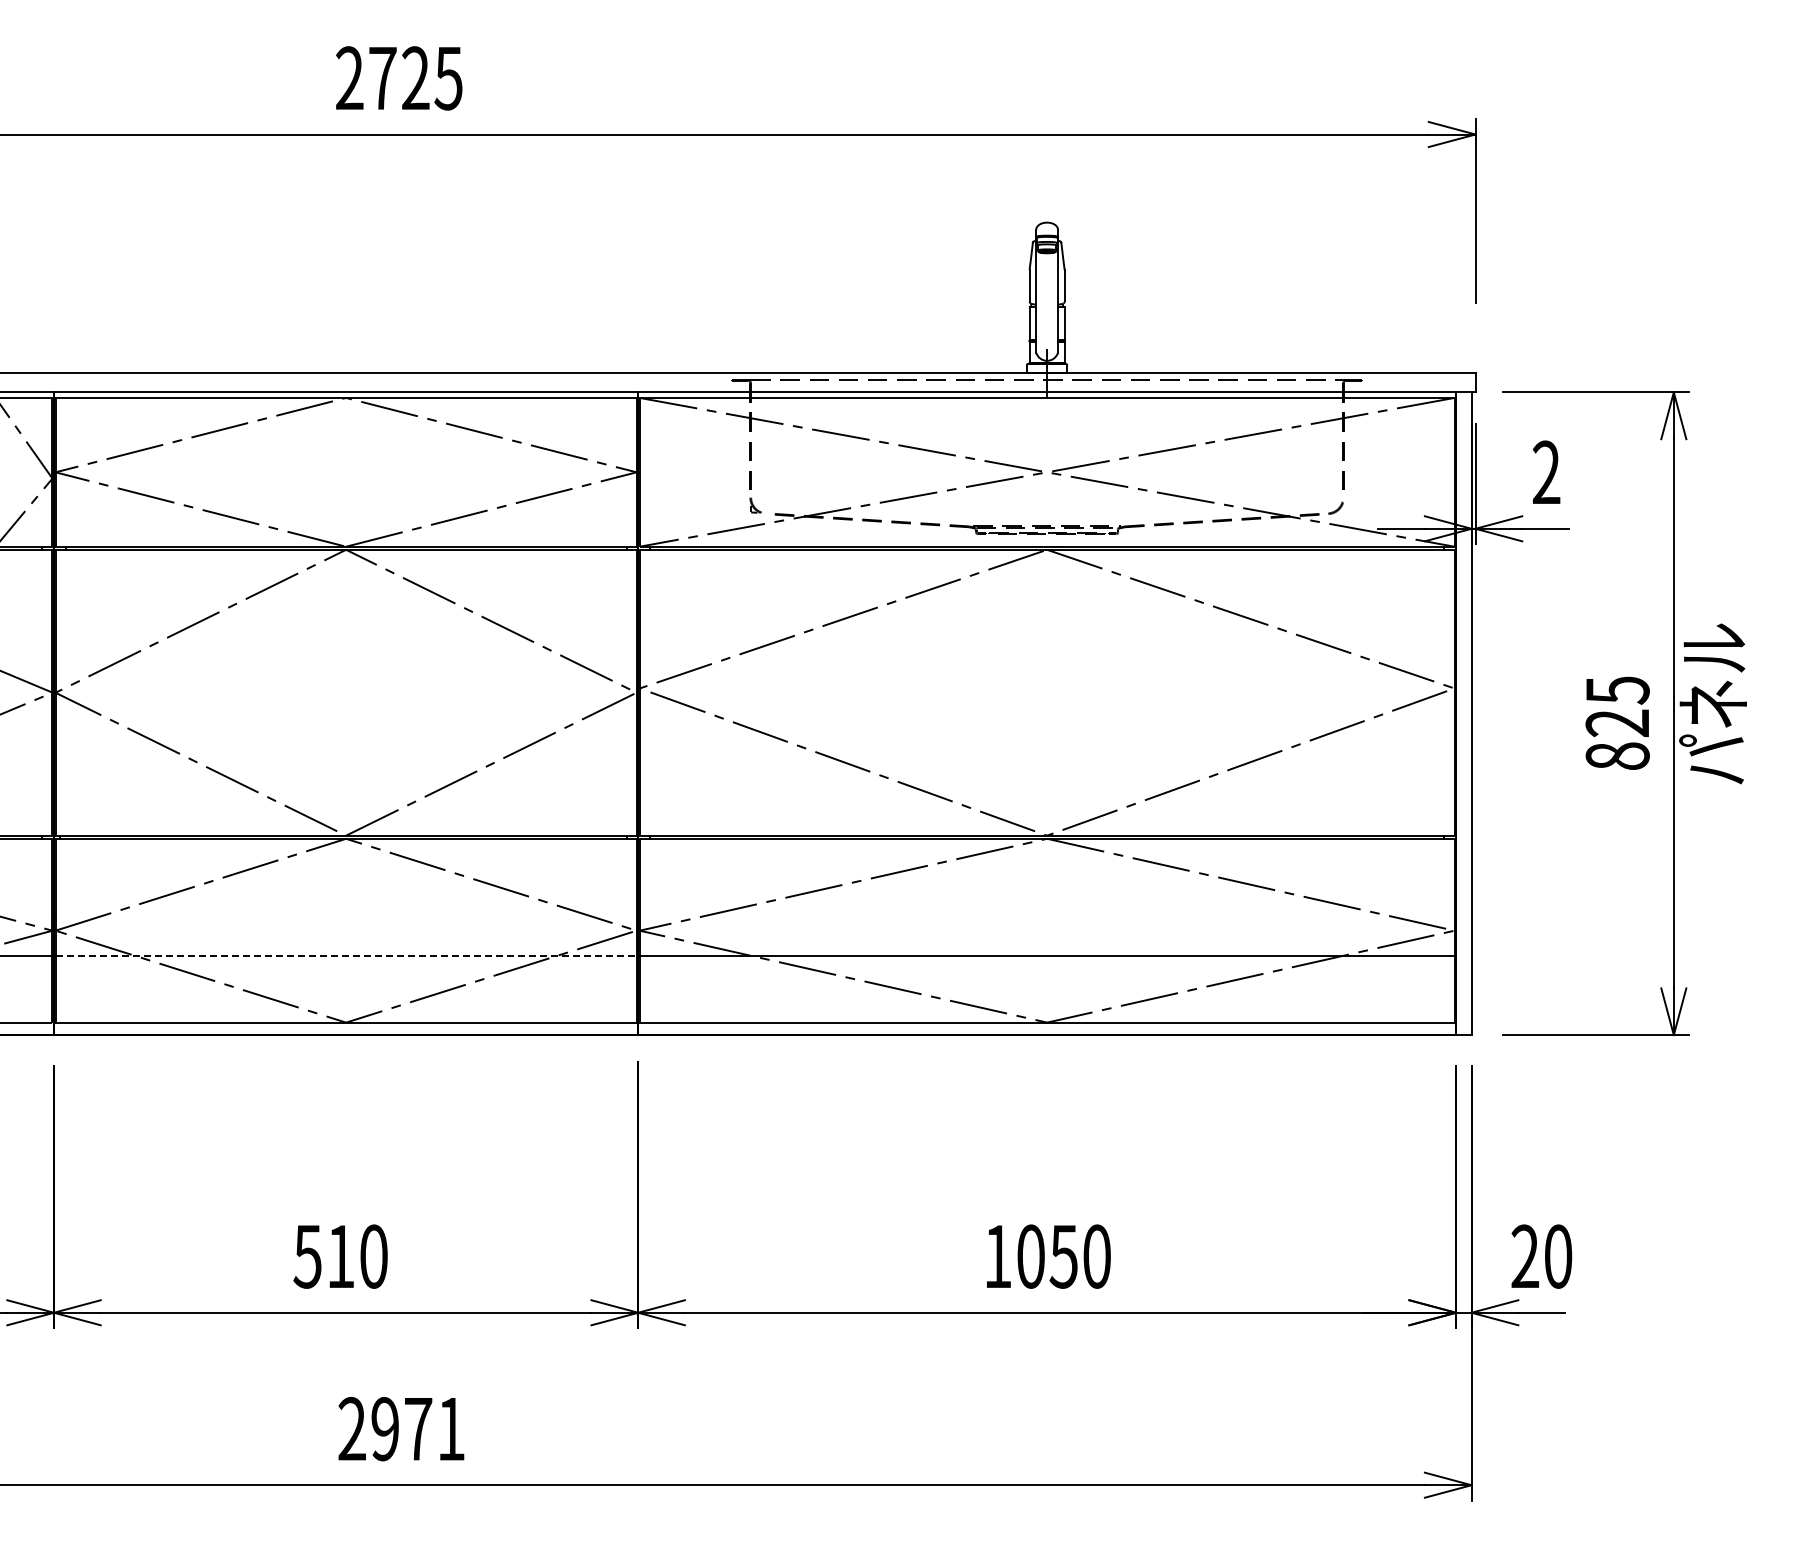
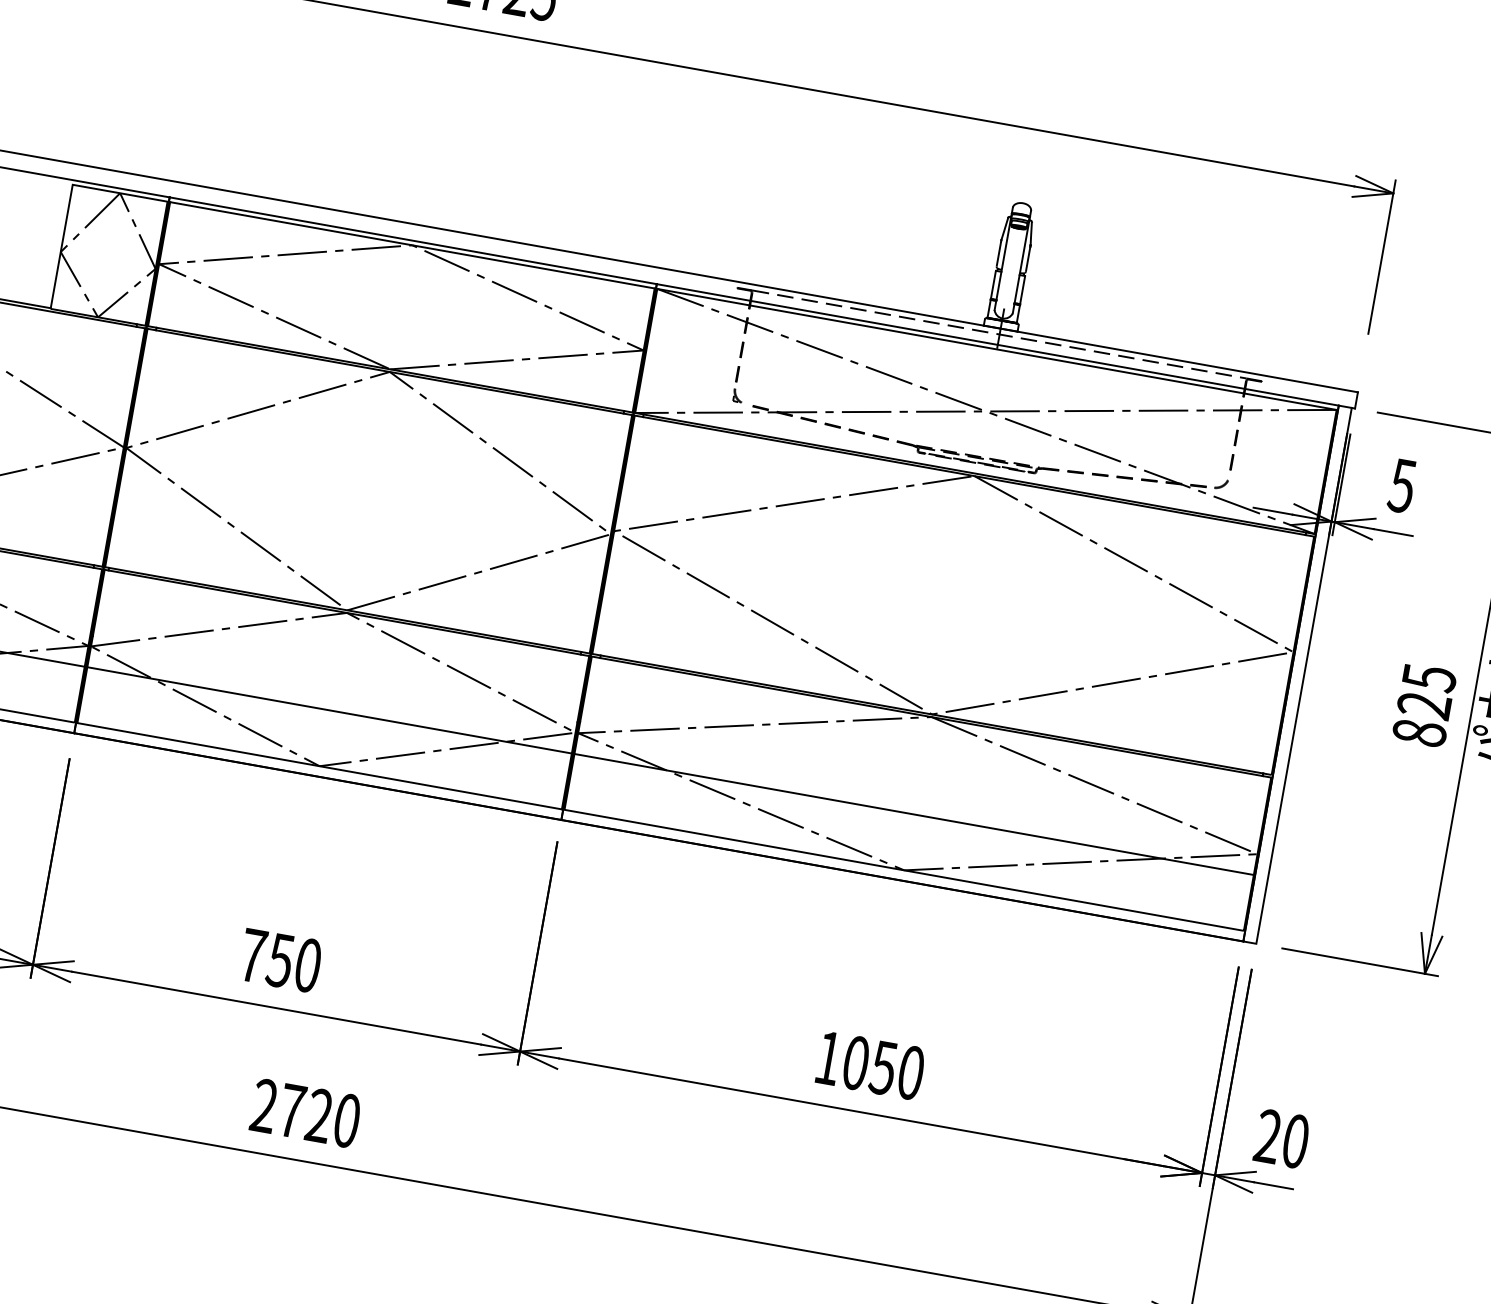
text: (1546, 472) -> (1402, 485), 2 -> 5
line: (346, 955) -> (329, 710), dashed -> solid
text: (323, 1256) -> (266, 957), 510 -> 750
text: (418, 1428) -> (319, 1115), 2971 -> 2720

